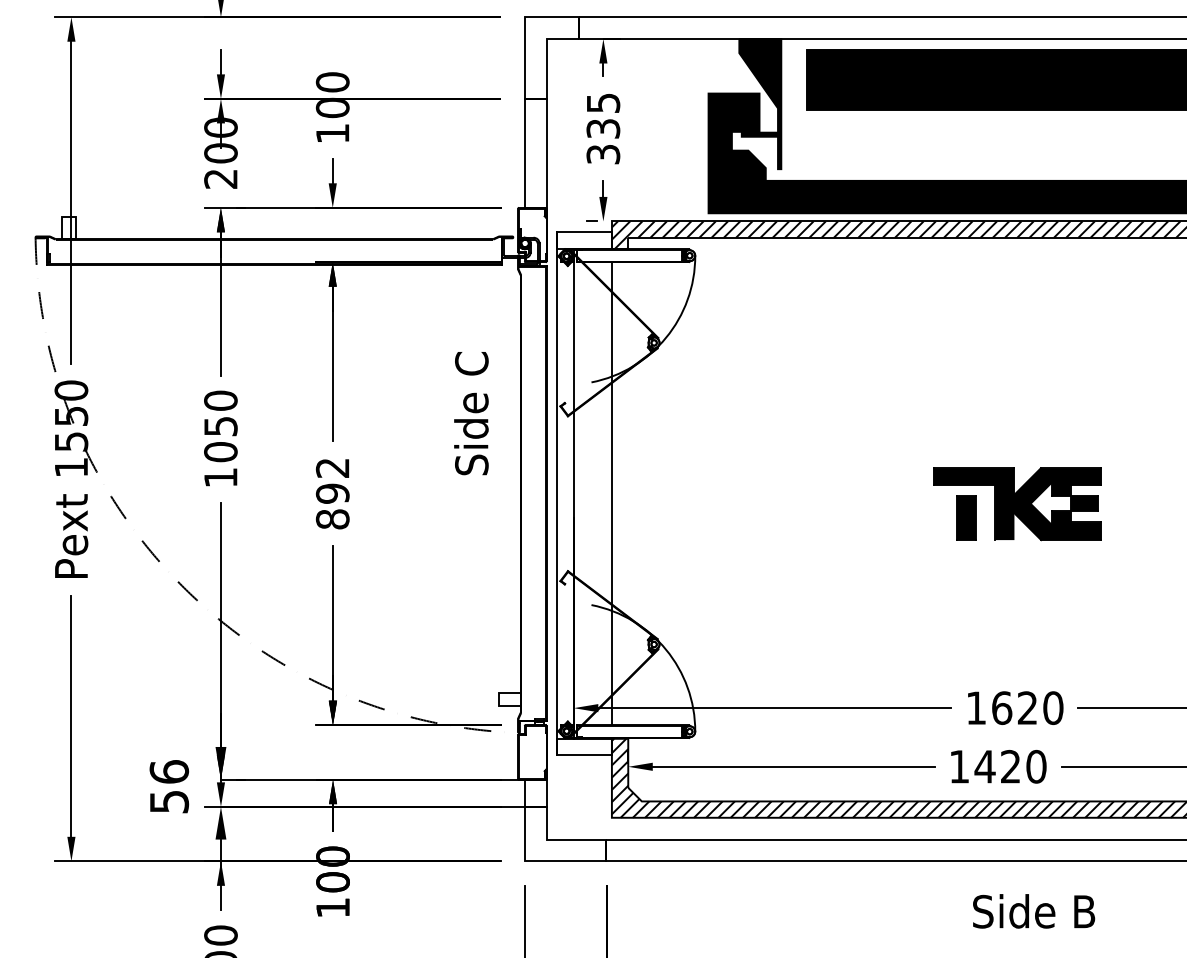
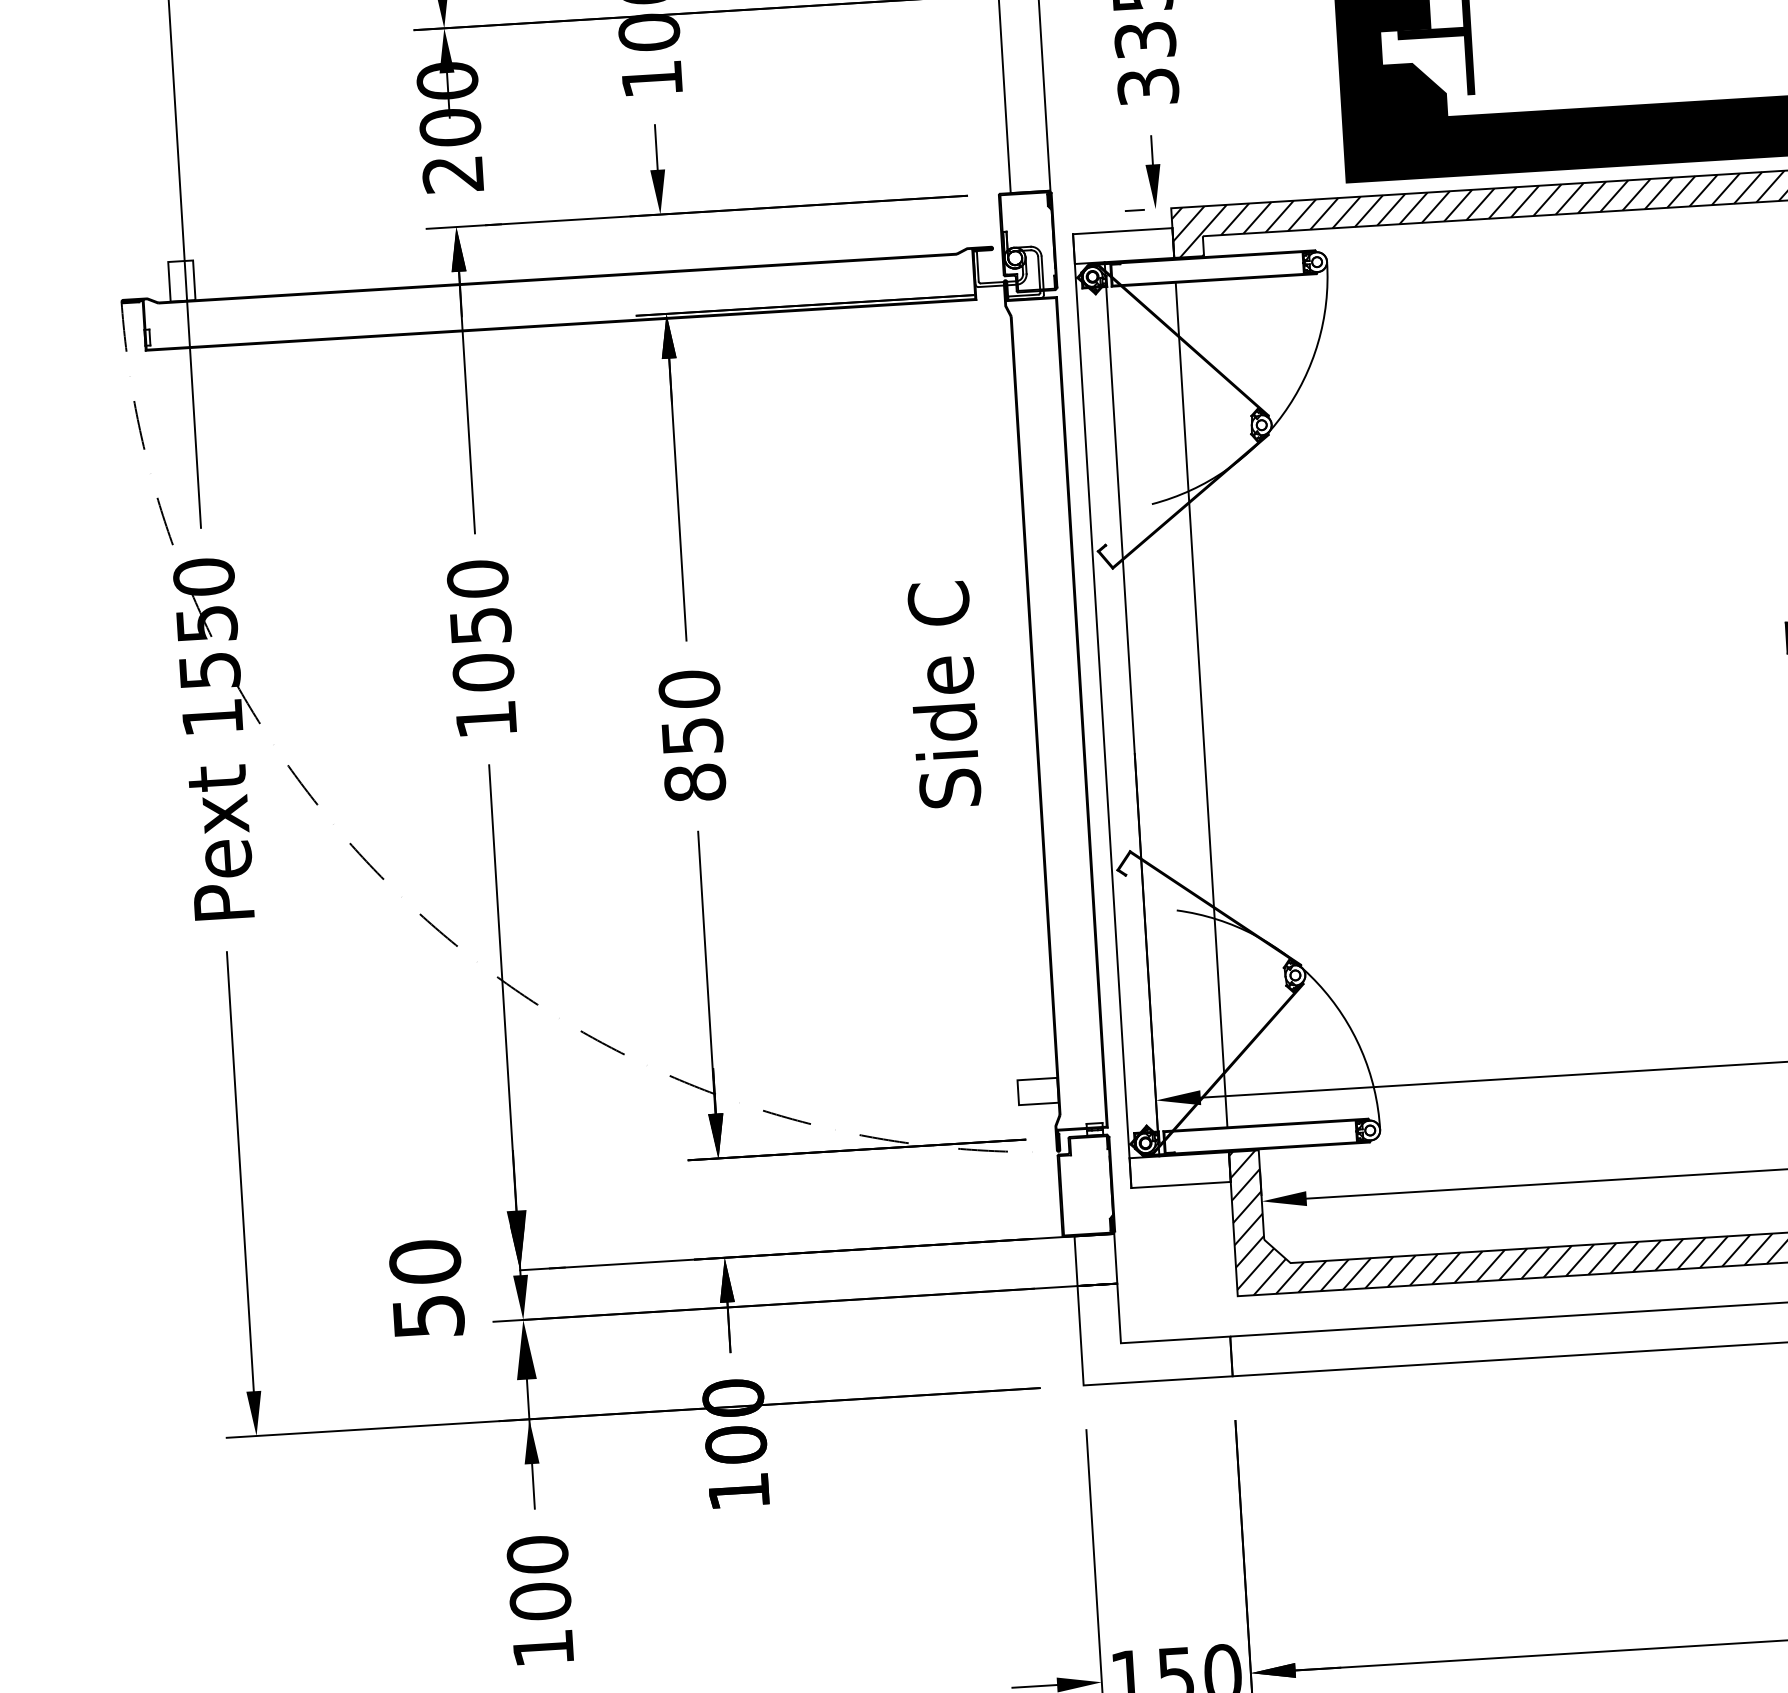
text: (471, 413) -> (943, 694), moved
text: (332, 480) -> (690, 712), 892 -> 850
text: (168, 771) -> (423, 1261), 56 -> 50

